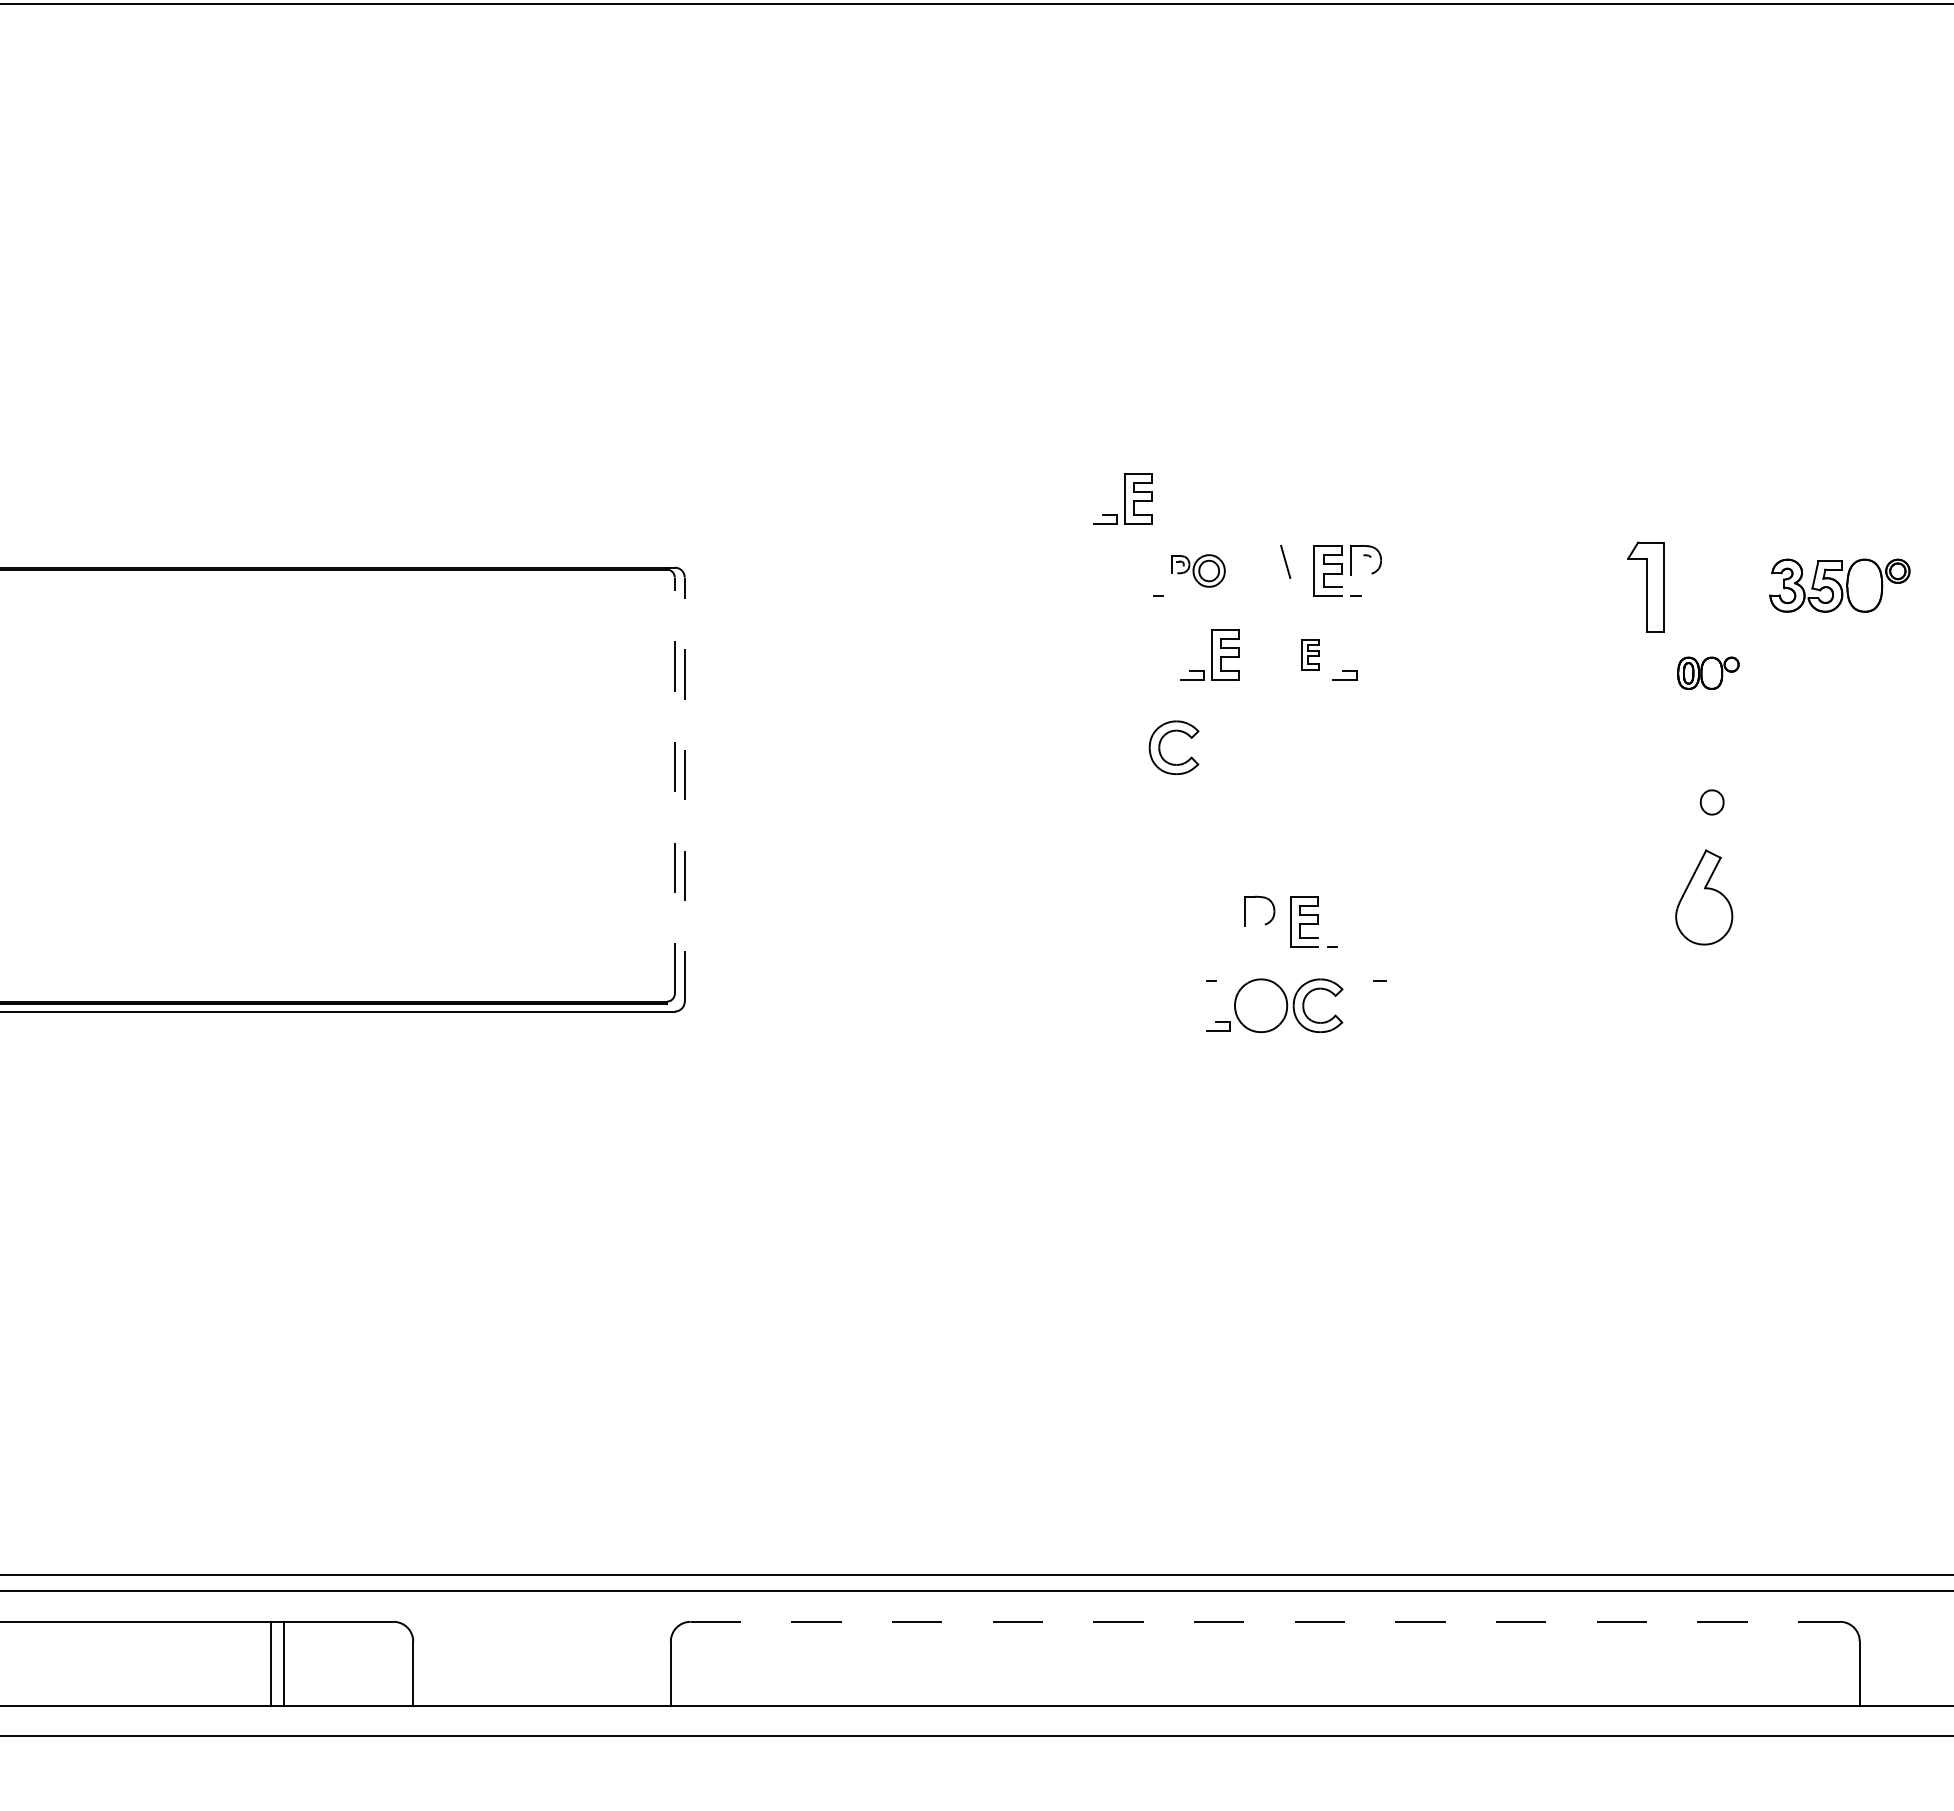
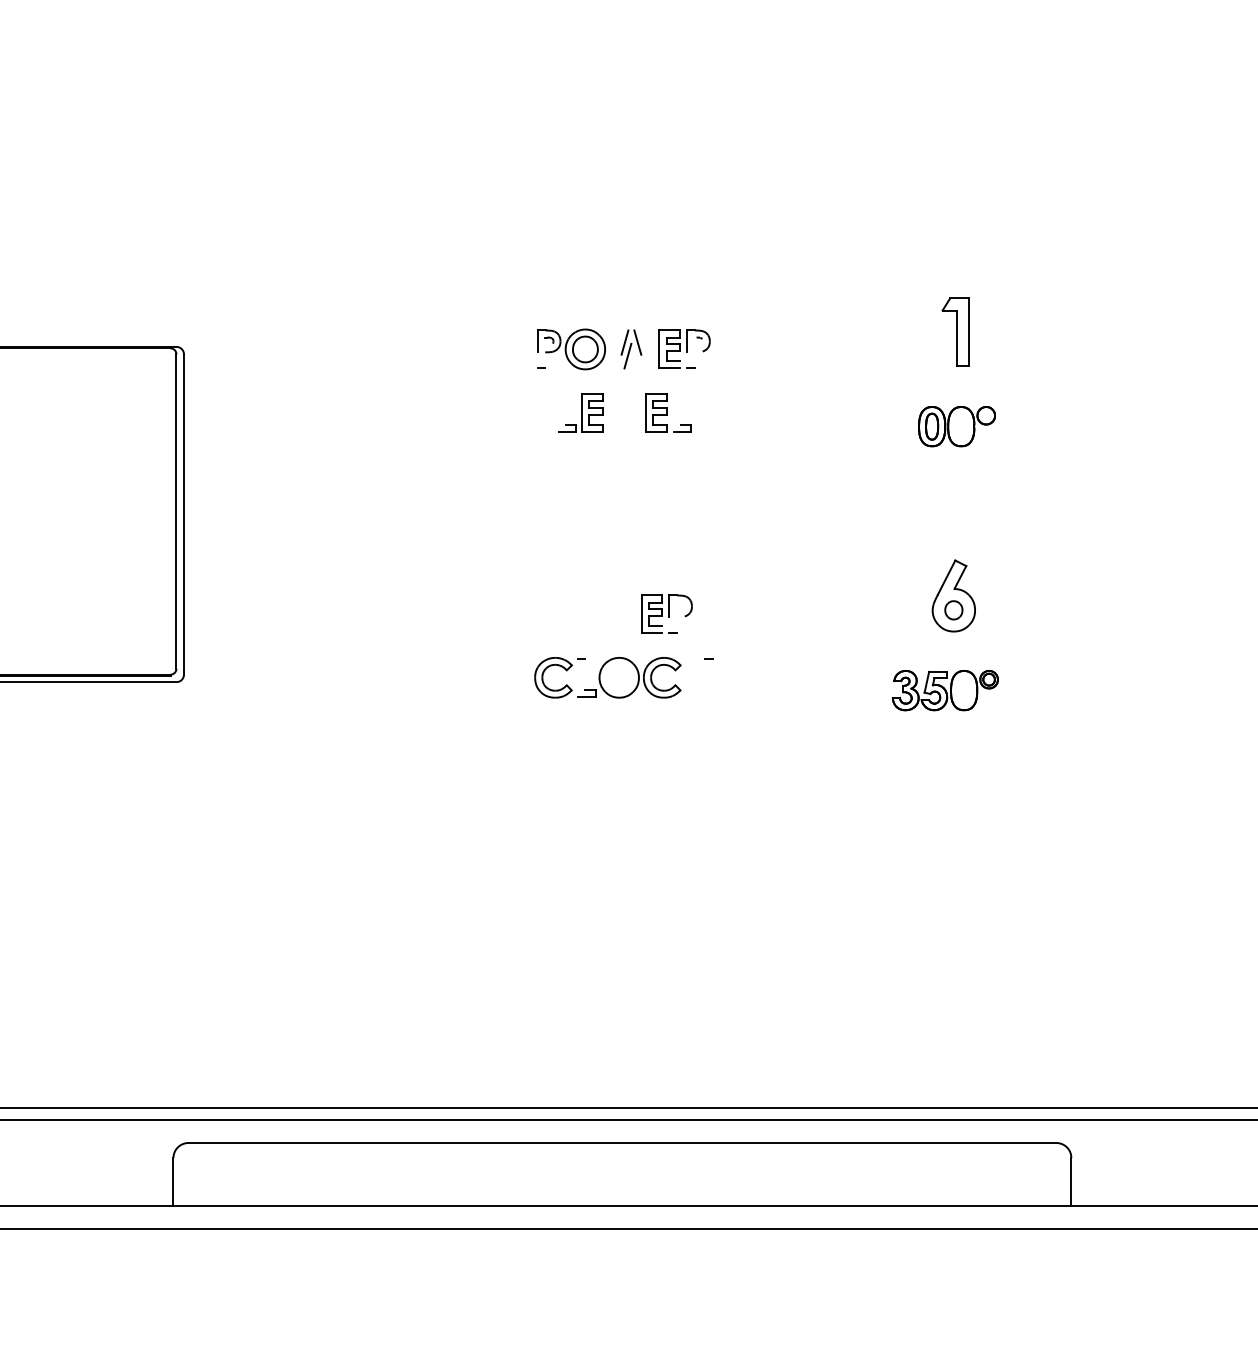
part: (1122, 498) -> (514, 294), removed
line: (1268, 561) -> (624, 342), added
part: (1198, 570) -> (571, 349), size x1.67
line: (1272, 579) -> (627, 355), added
part: (1839, 585) -> (945, 690), moved
part: (1645, 586) -> (955, 331), moved
part: (1310, 654) -> (656, 412), size x1.67
part: (1708, 673) -> (957, 426), size x1.67
part: (1160, 747) -> (543, 677), moved
line: (674, 785) -> (176, 511), dashed -> solid
line: (684, 789) -> (183, 514), dashed -> solid
part: (1711, 802) -> (953, 610), moved
part: (1262, 898) -> (682, 596), moved
line: (1265, 1621) -> (622, 1142), dashed -> solid

